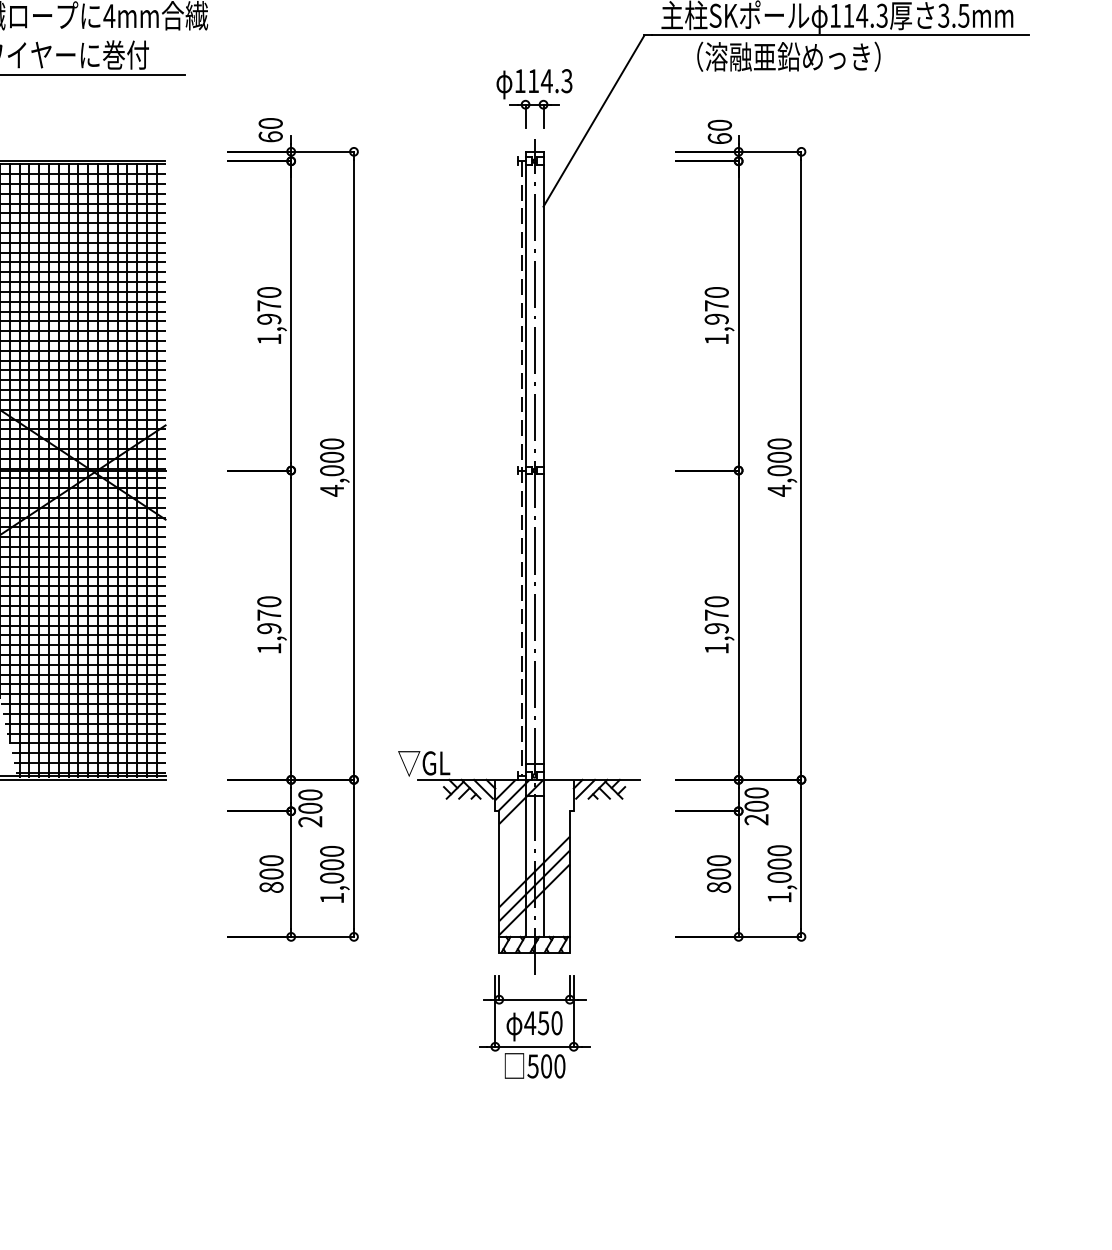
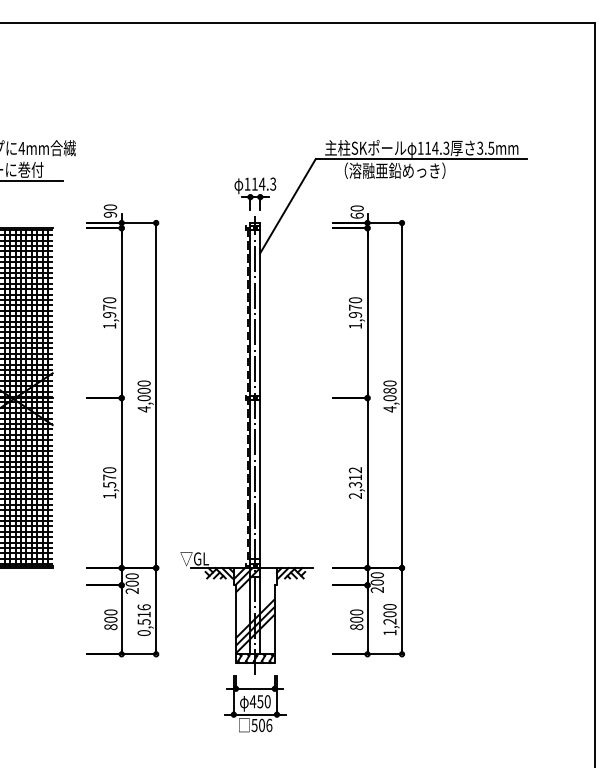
text: (270, 136) -> (110, 214), 60 -> 90
text: (780, 456) -> (390, 390), 4,000 -> 4,080
text: (716, 624) -> (355, 482), 1,970 -> 2,312
text: (268, 627) -> (109, 484), 1,970 -> 1,570
text: (330, 873) -> (143, 619), 1,000 -> 0,516
text: (778, 877) -> (389, 621), 1,000 -> 1,200
text: (560, 1064) -> (269, 724), 500 -> 506

